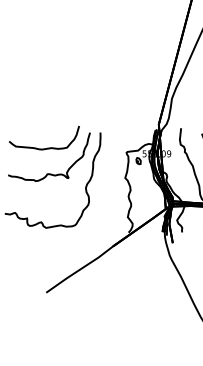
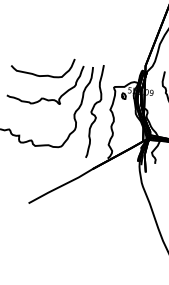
curve: (106, 180) -> (93, 110), added

